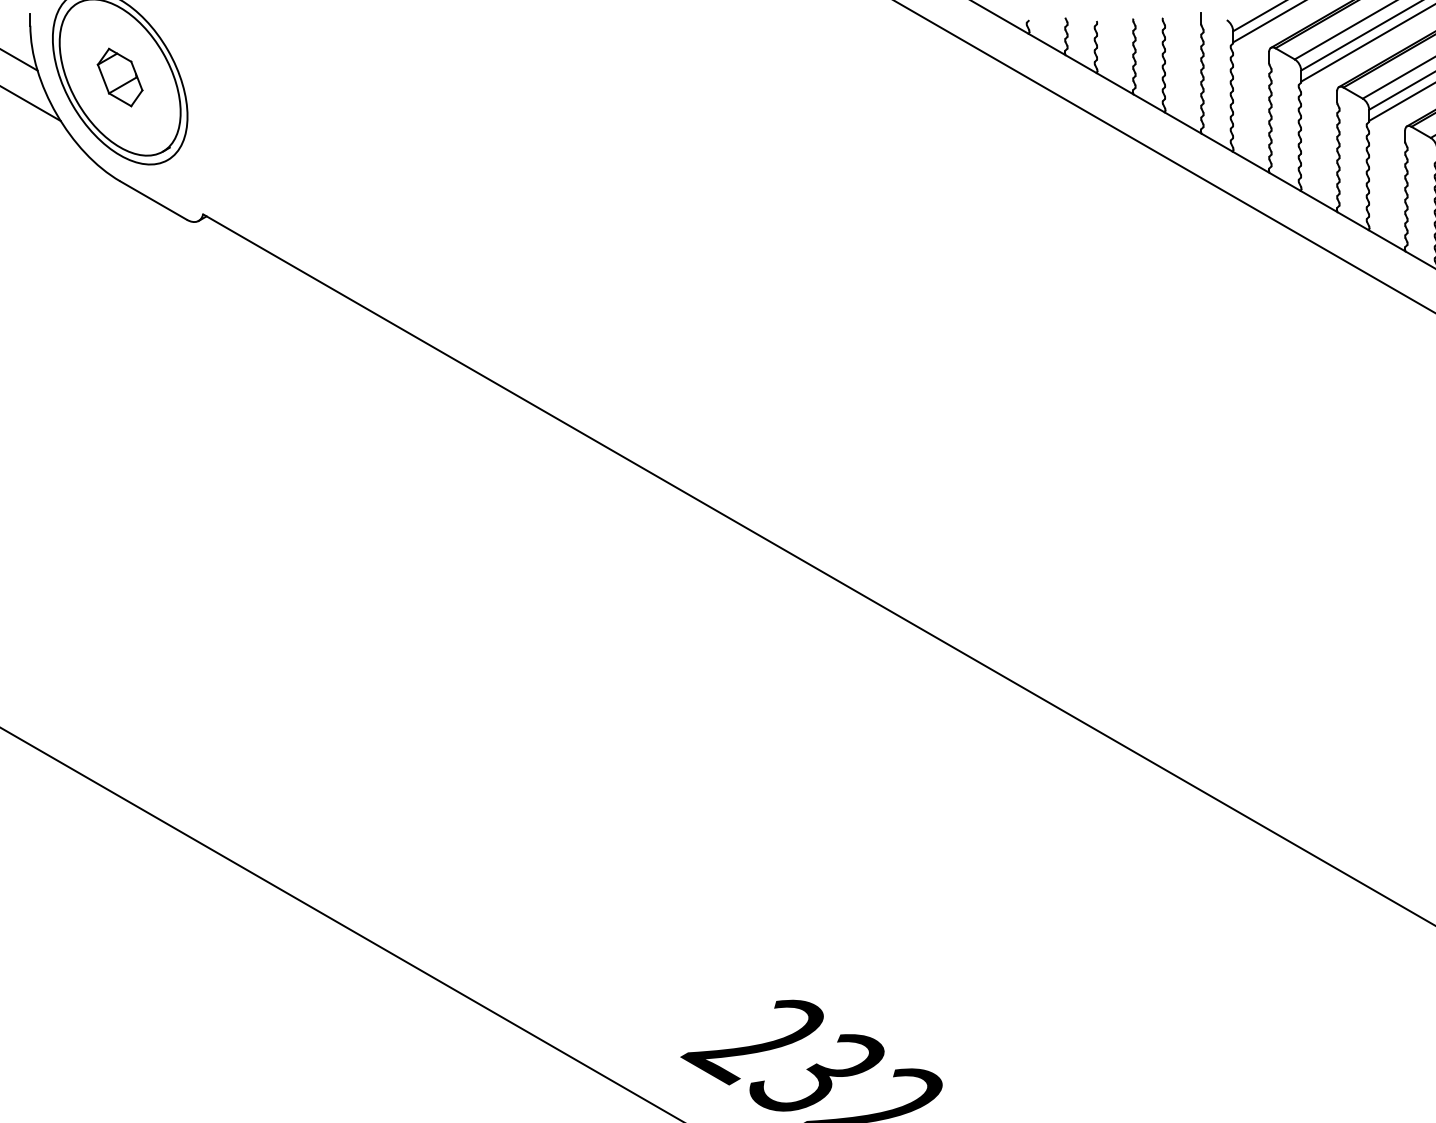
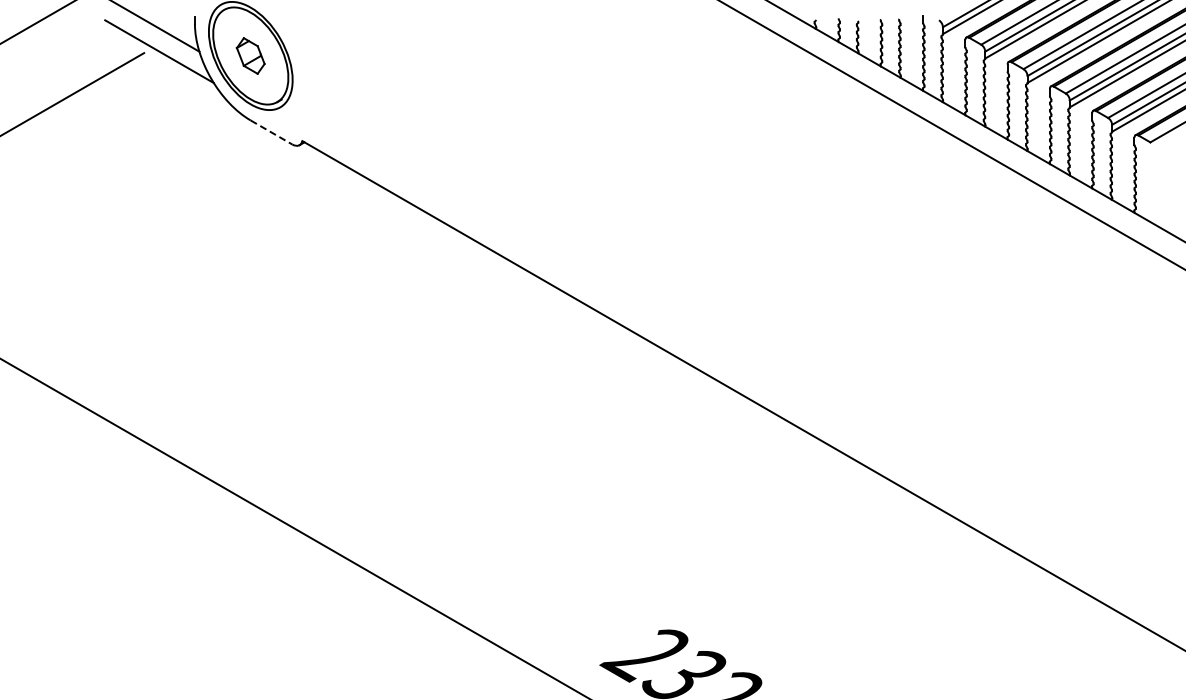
line: (153, 200) -> (271, 132), solid -> dashed

